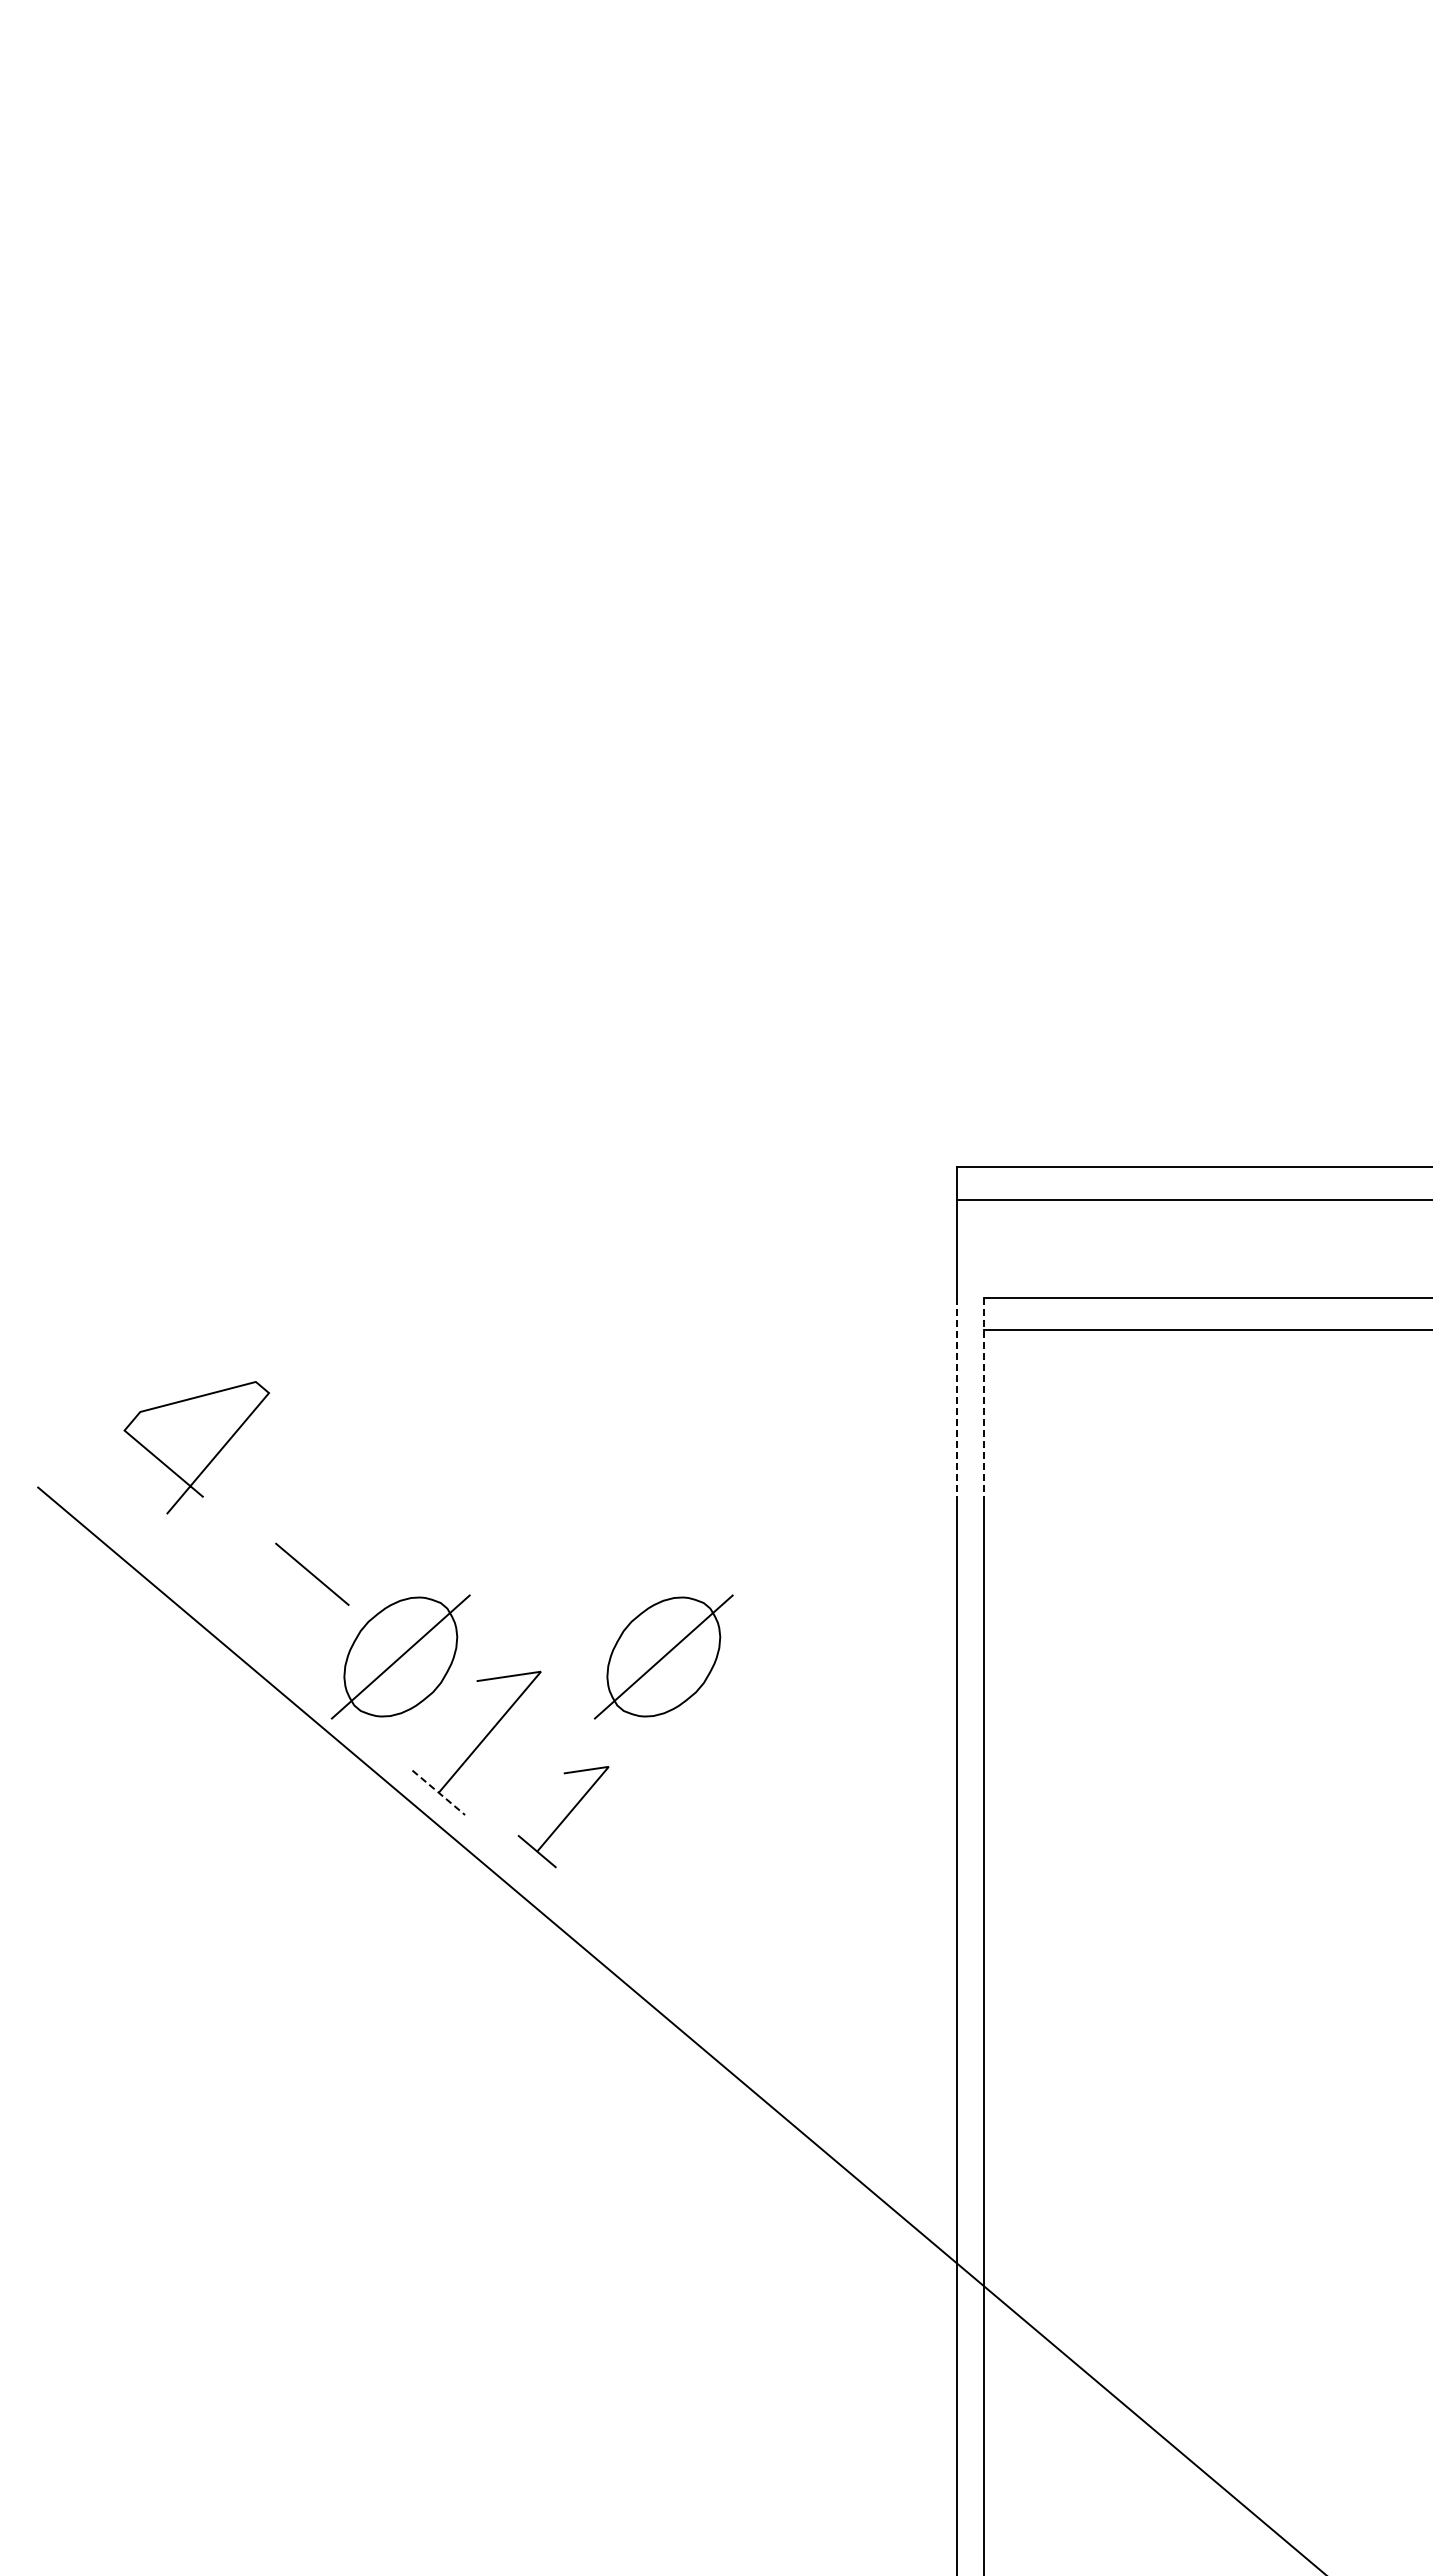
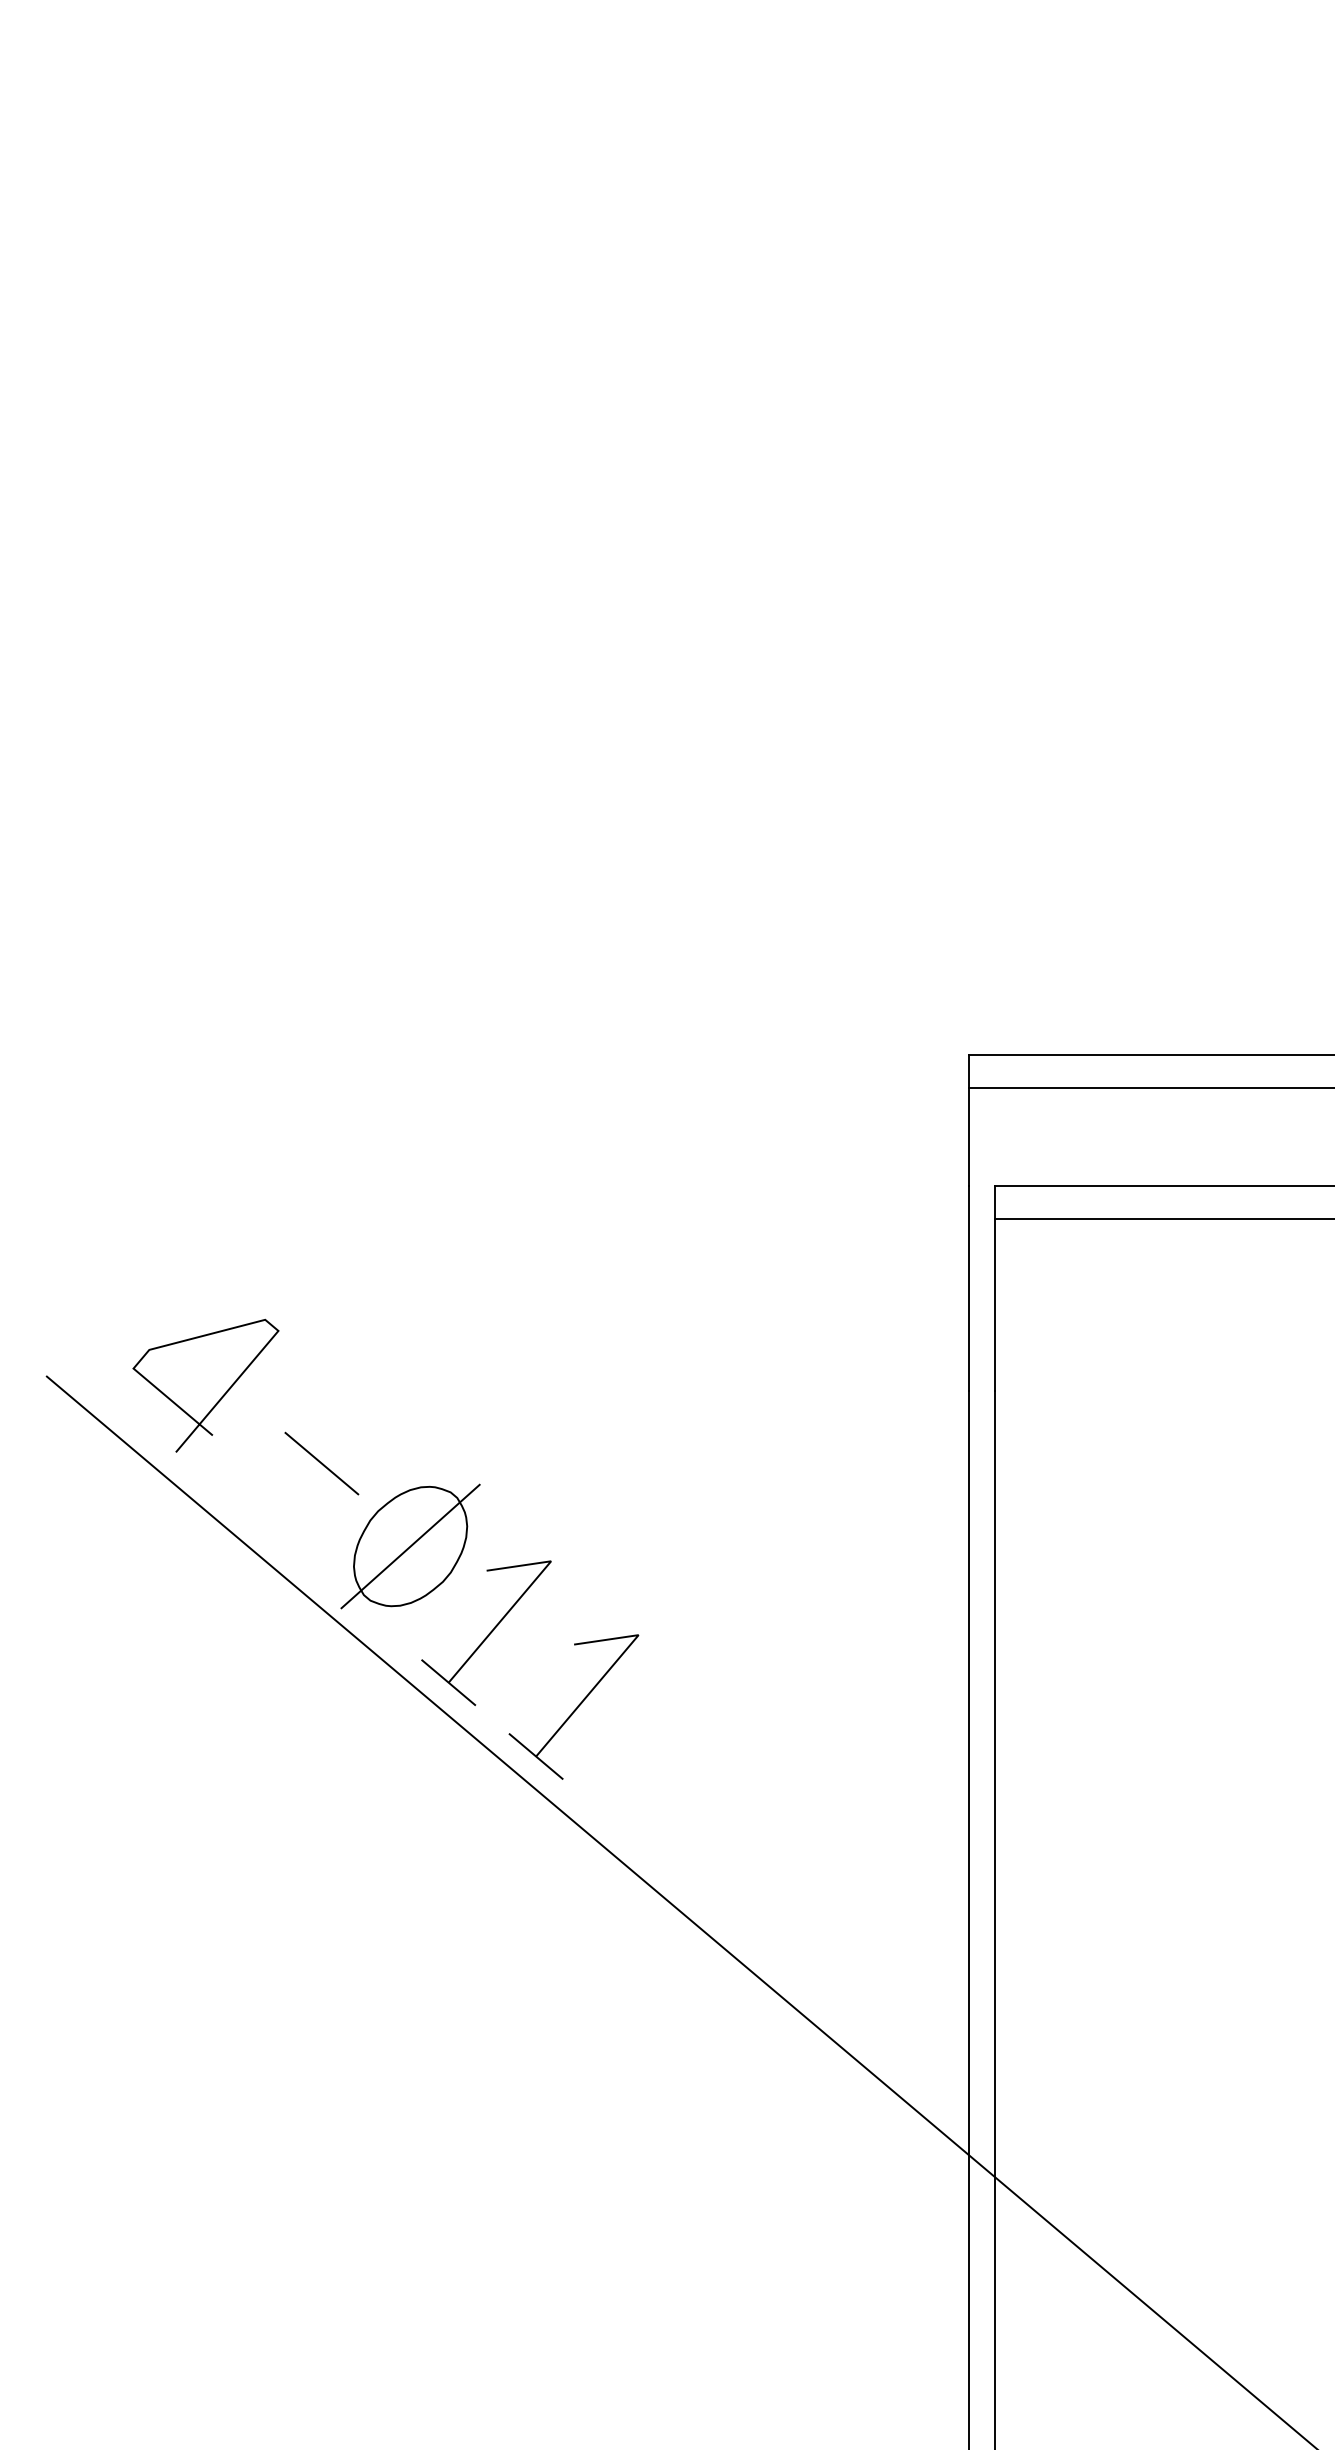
line: (957, 1399) -> (968, 1288), dashed -> solid
line: (983, 1399) -> (994, 1288), dashed -> solid
curve: (210, 1460) -> (219, 1398), moved
part: (663, 1656) -> (674, 1546), removed
line: (439, 1793) -> (449, 1683), dashed -> solid
part: (563, 1816) -> (573, 1706), size x1.43

